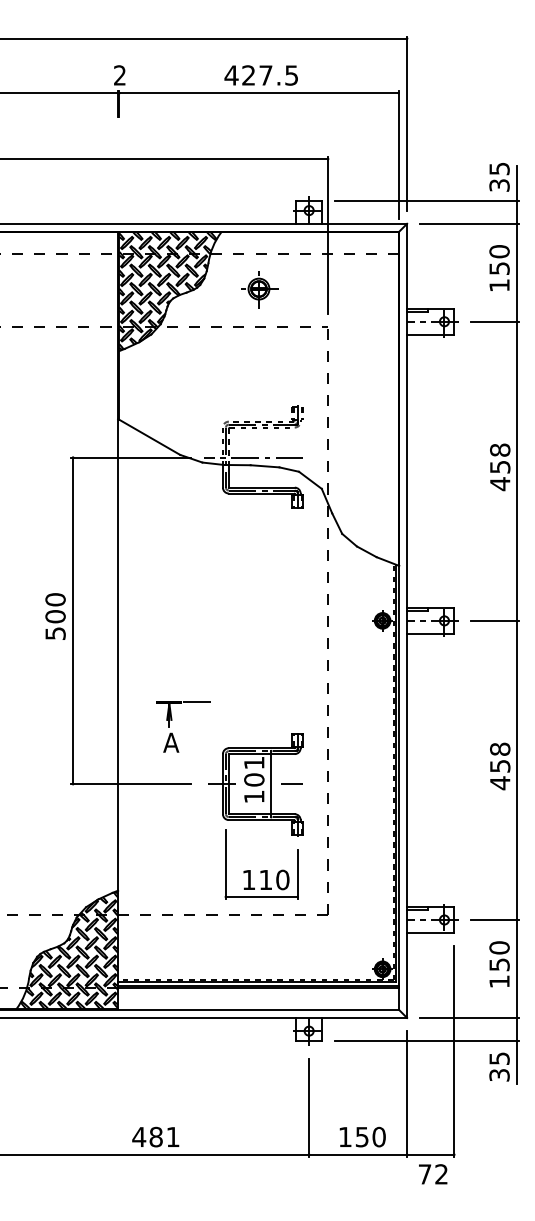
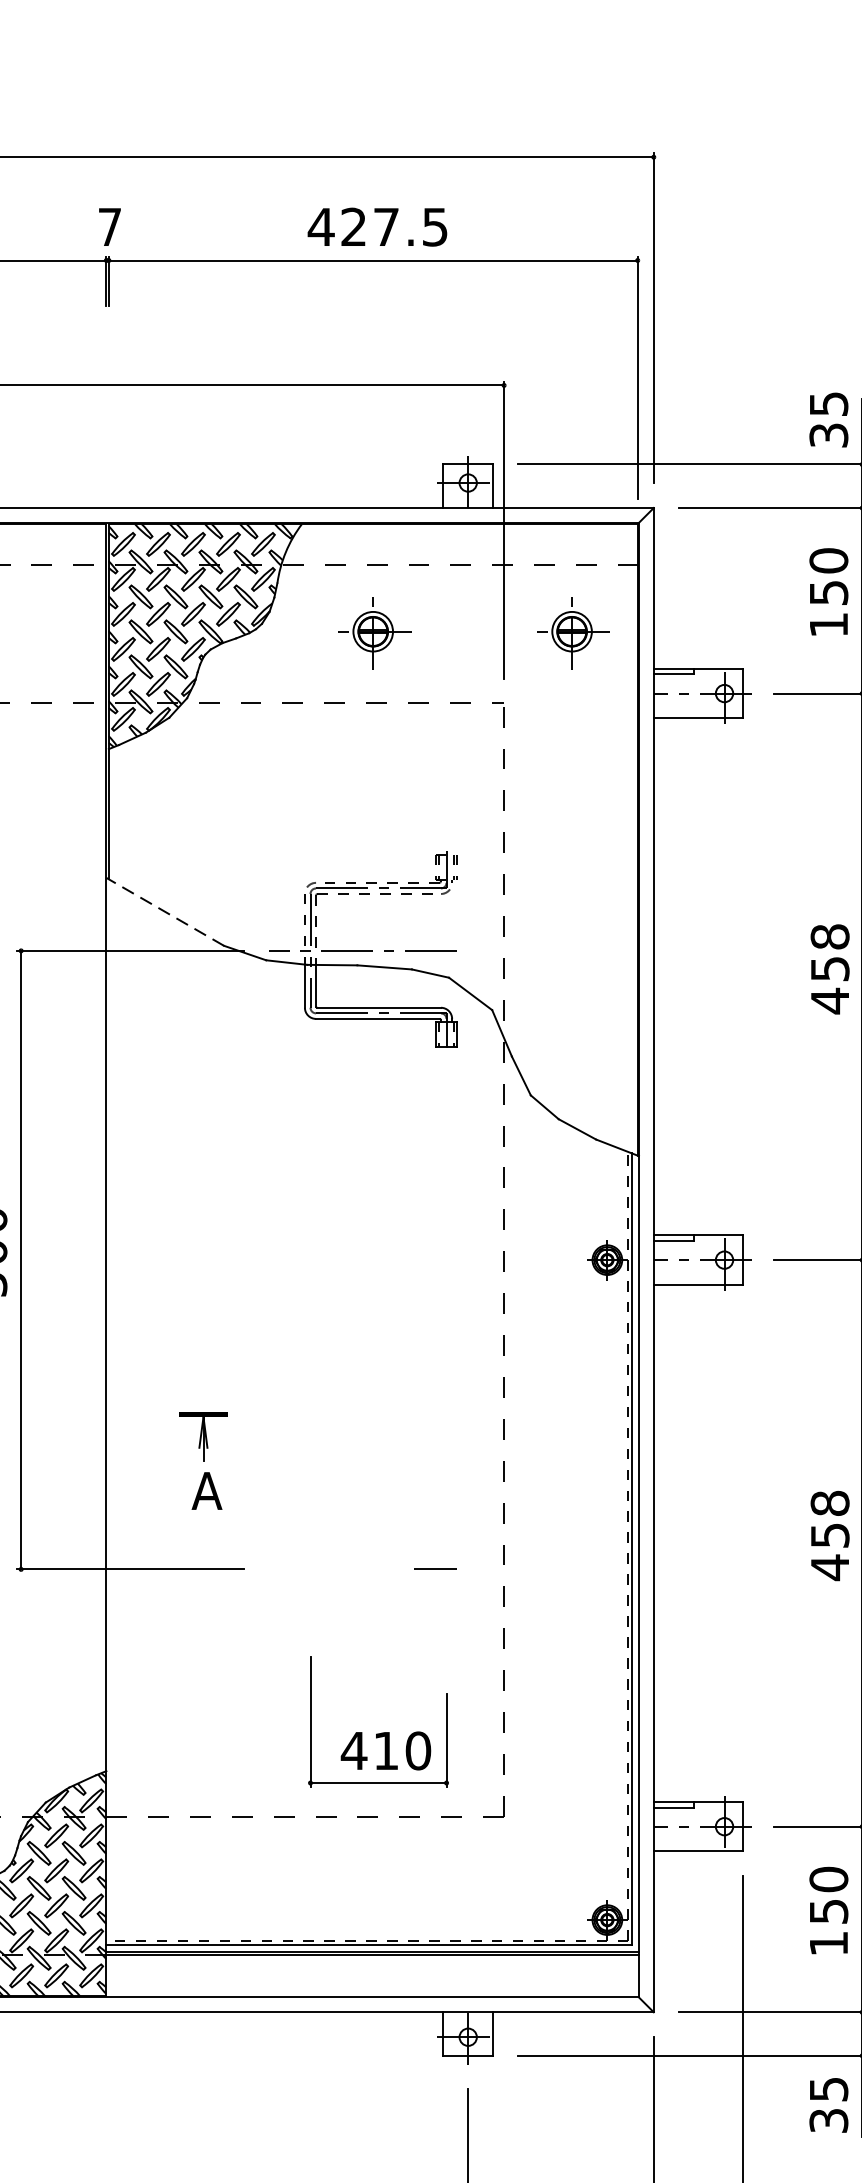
text: (119, 75) -> (109, 227), 2 -> 7
part: (364, 289) -> (573, 632), added
line: (149, 437) -> (165, 912), solid -> dashed
line: (196, 702) -> (254, 1414), removed
part: (255, 784) -> (366, 1570), removed
text: (248, 879) -> (353, 1750), 110 -> 410

